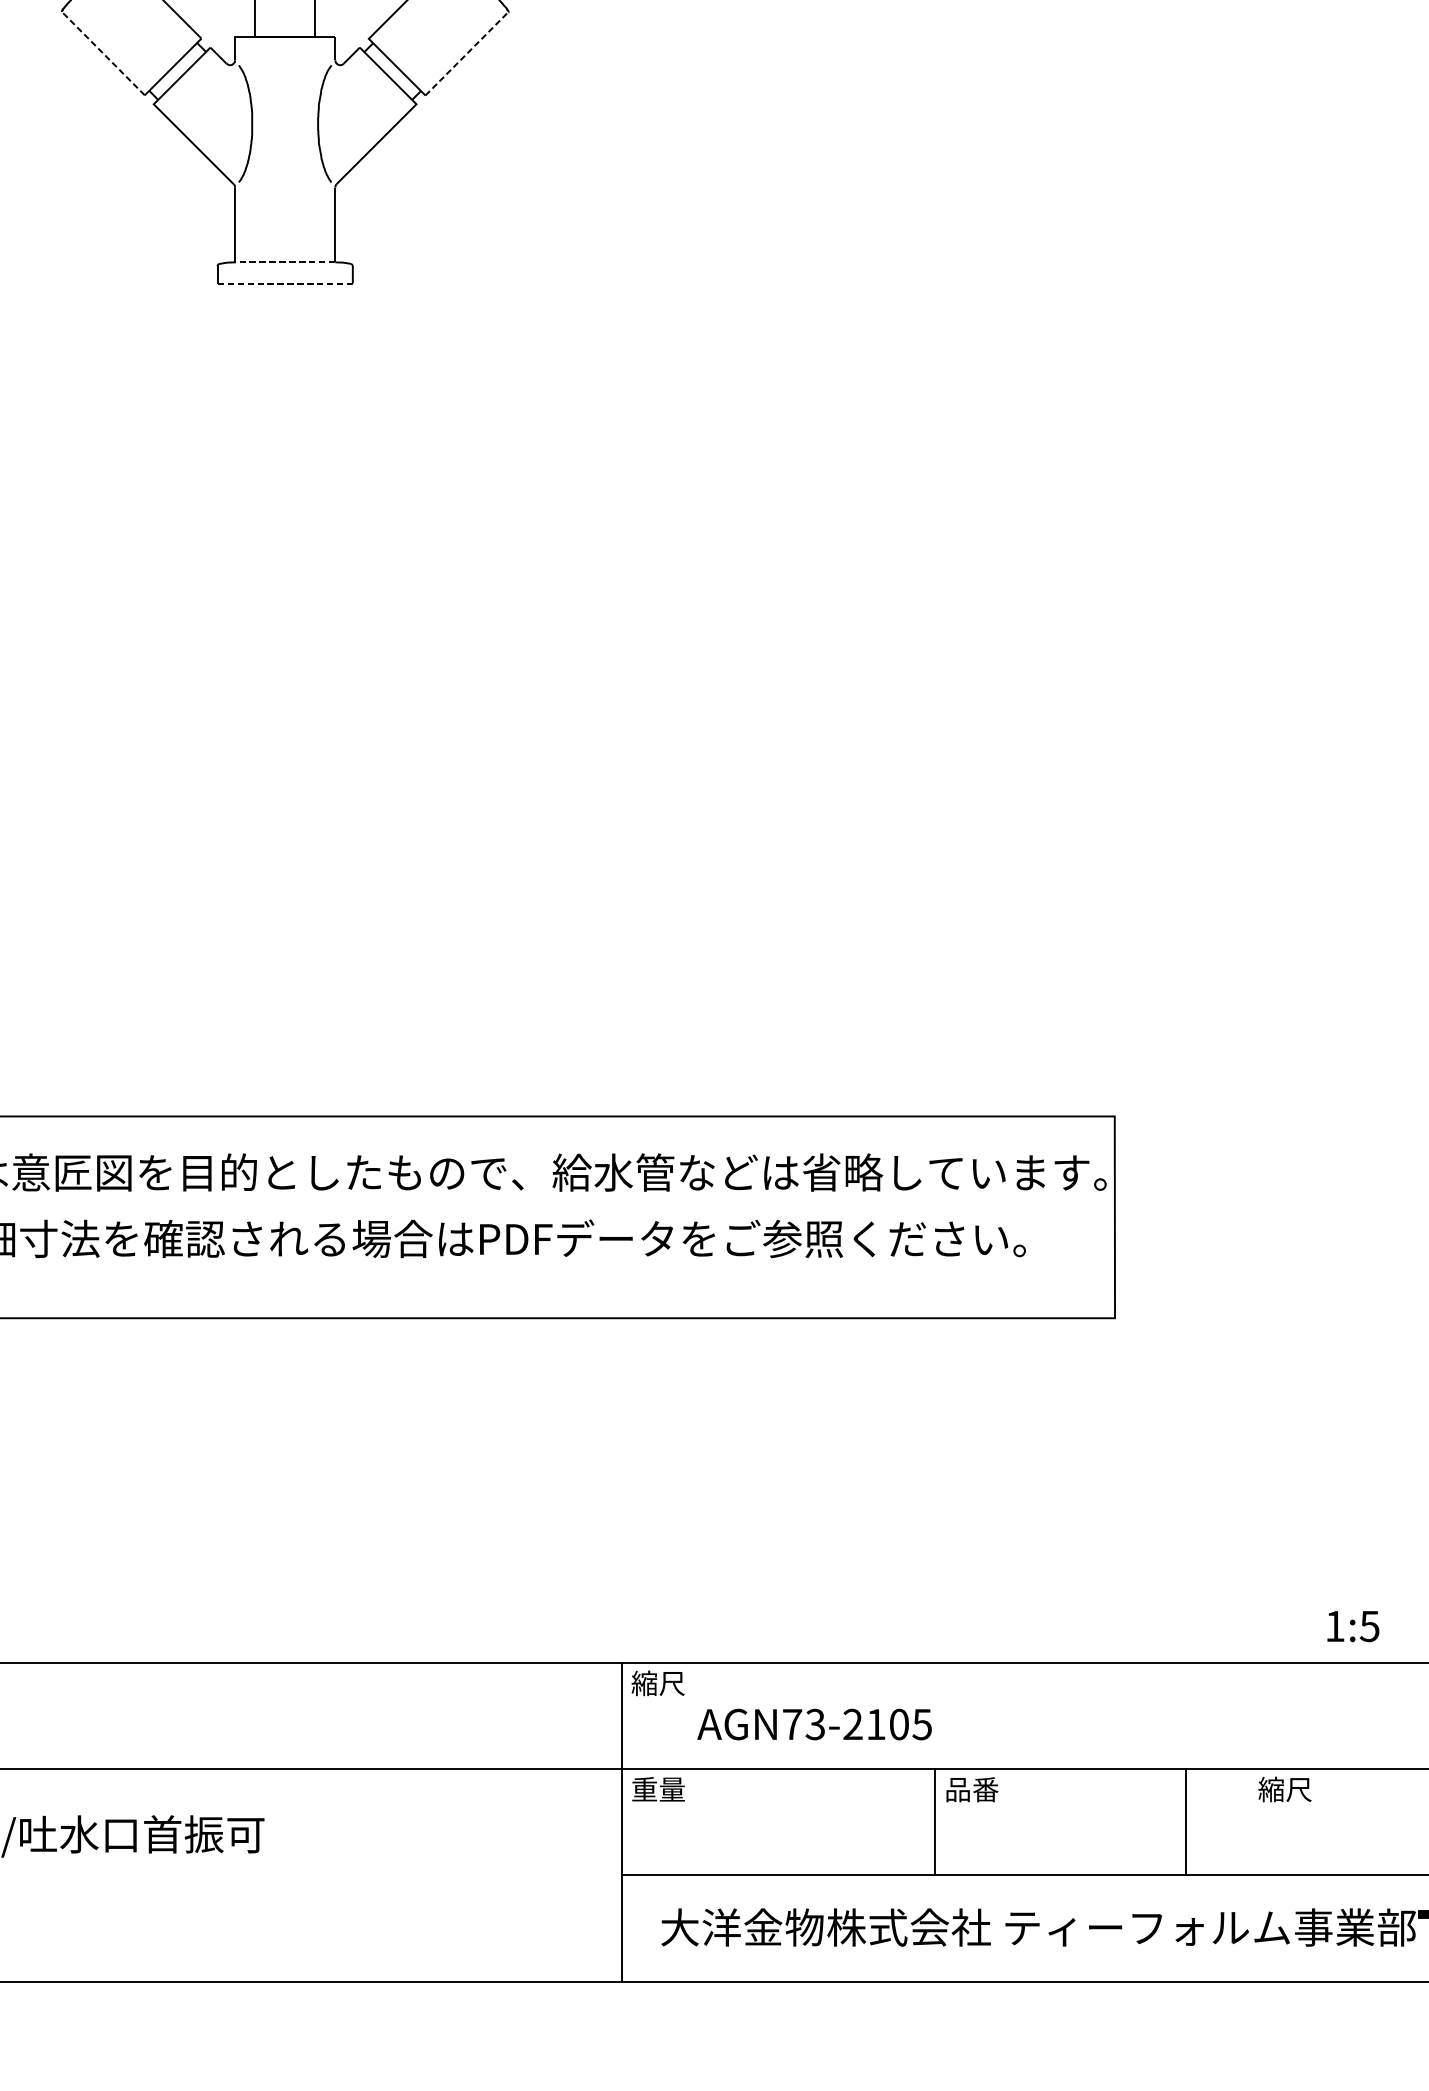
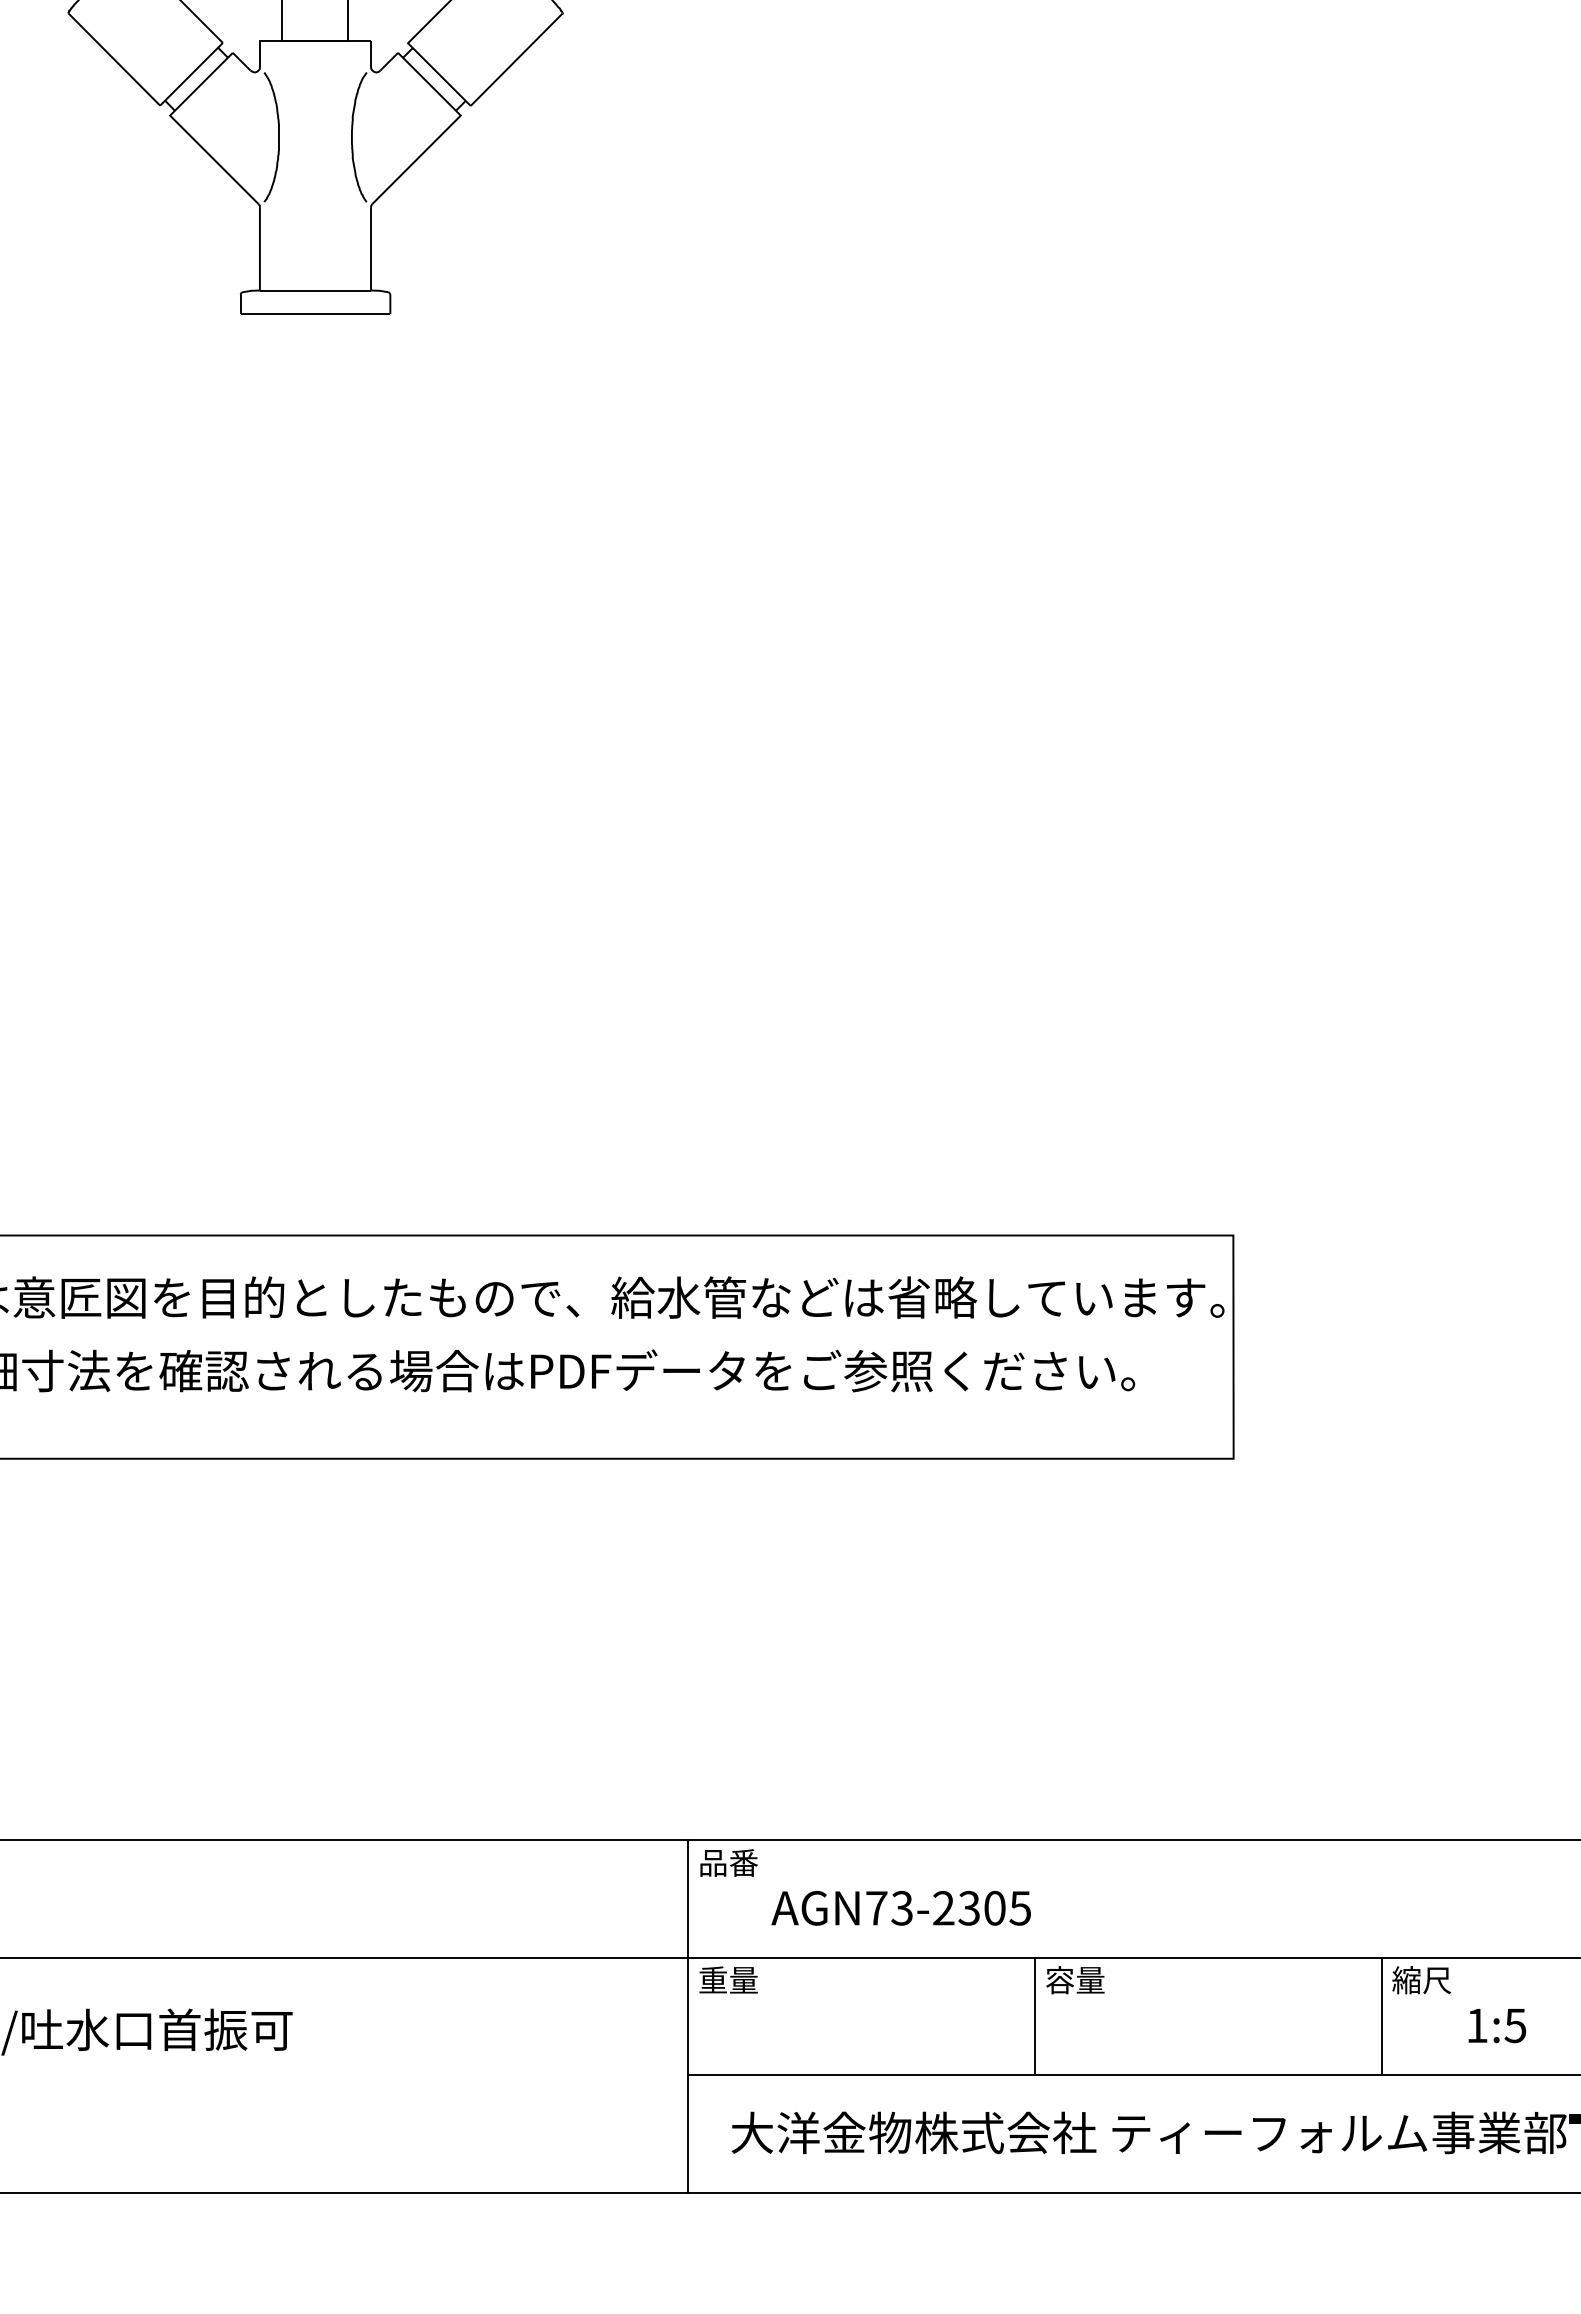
line: (102, 53) -> (113, 59), dashed -> solid
line: (466, 53) -> (516, 59), dashed -> solid
line: (285, 262) -> (315, 290), dashed -> solid
line: (285, 284) -> (315, 314), dashed -> solid
text: (1353, 1627) -> (1497, 2026), moved
text: (657, 1683) -> (727, 1862), 縮尺 -> 品番
text: (875, 1723) -> (968, 1907), AGN73-2105 -> AGN73-2305
text: (972, 1789) -> (1075, 1980), 品番 -> 容量
line: (1185, 1822) -> (1381, 2016), moved

